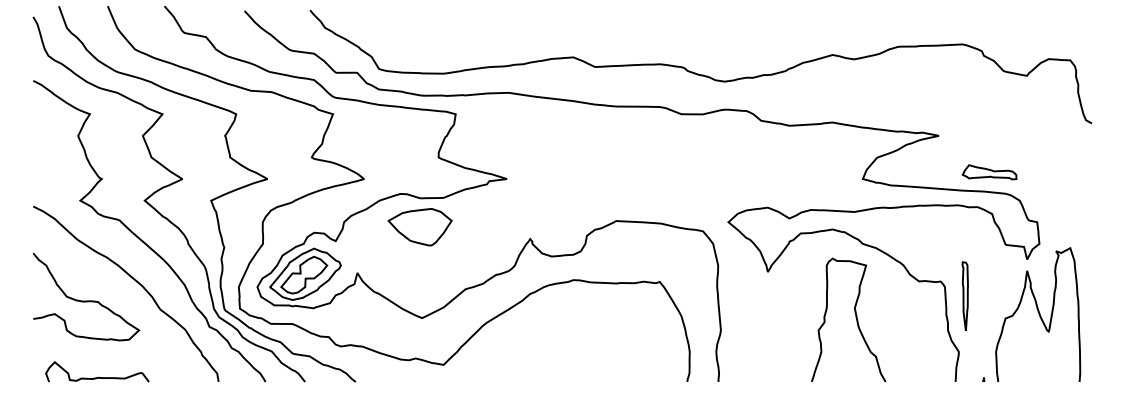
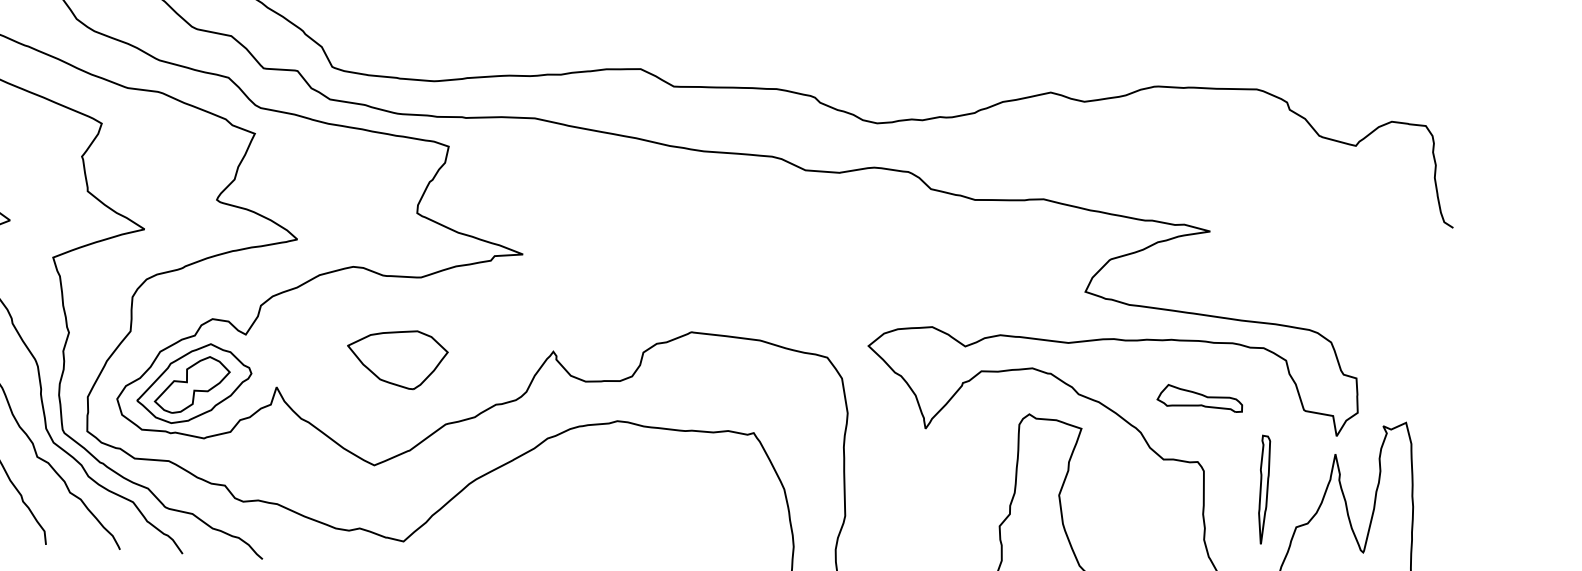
part: (989, 172) -> (1200, 398), moved
part: (419, 227) -> (396, 359), moved
part: (964, 295) -> (1262, 488), moved

